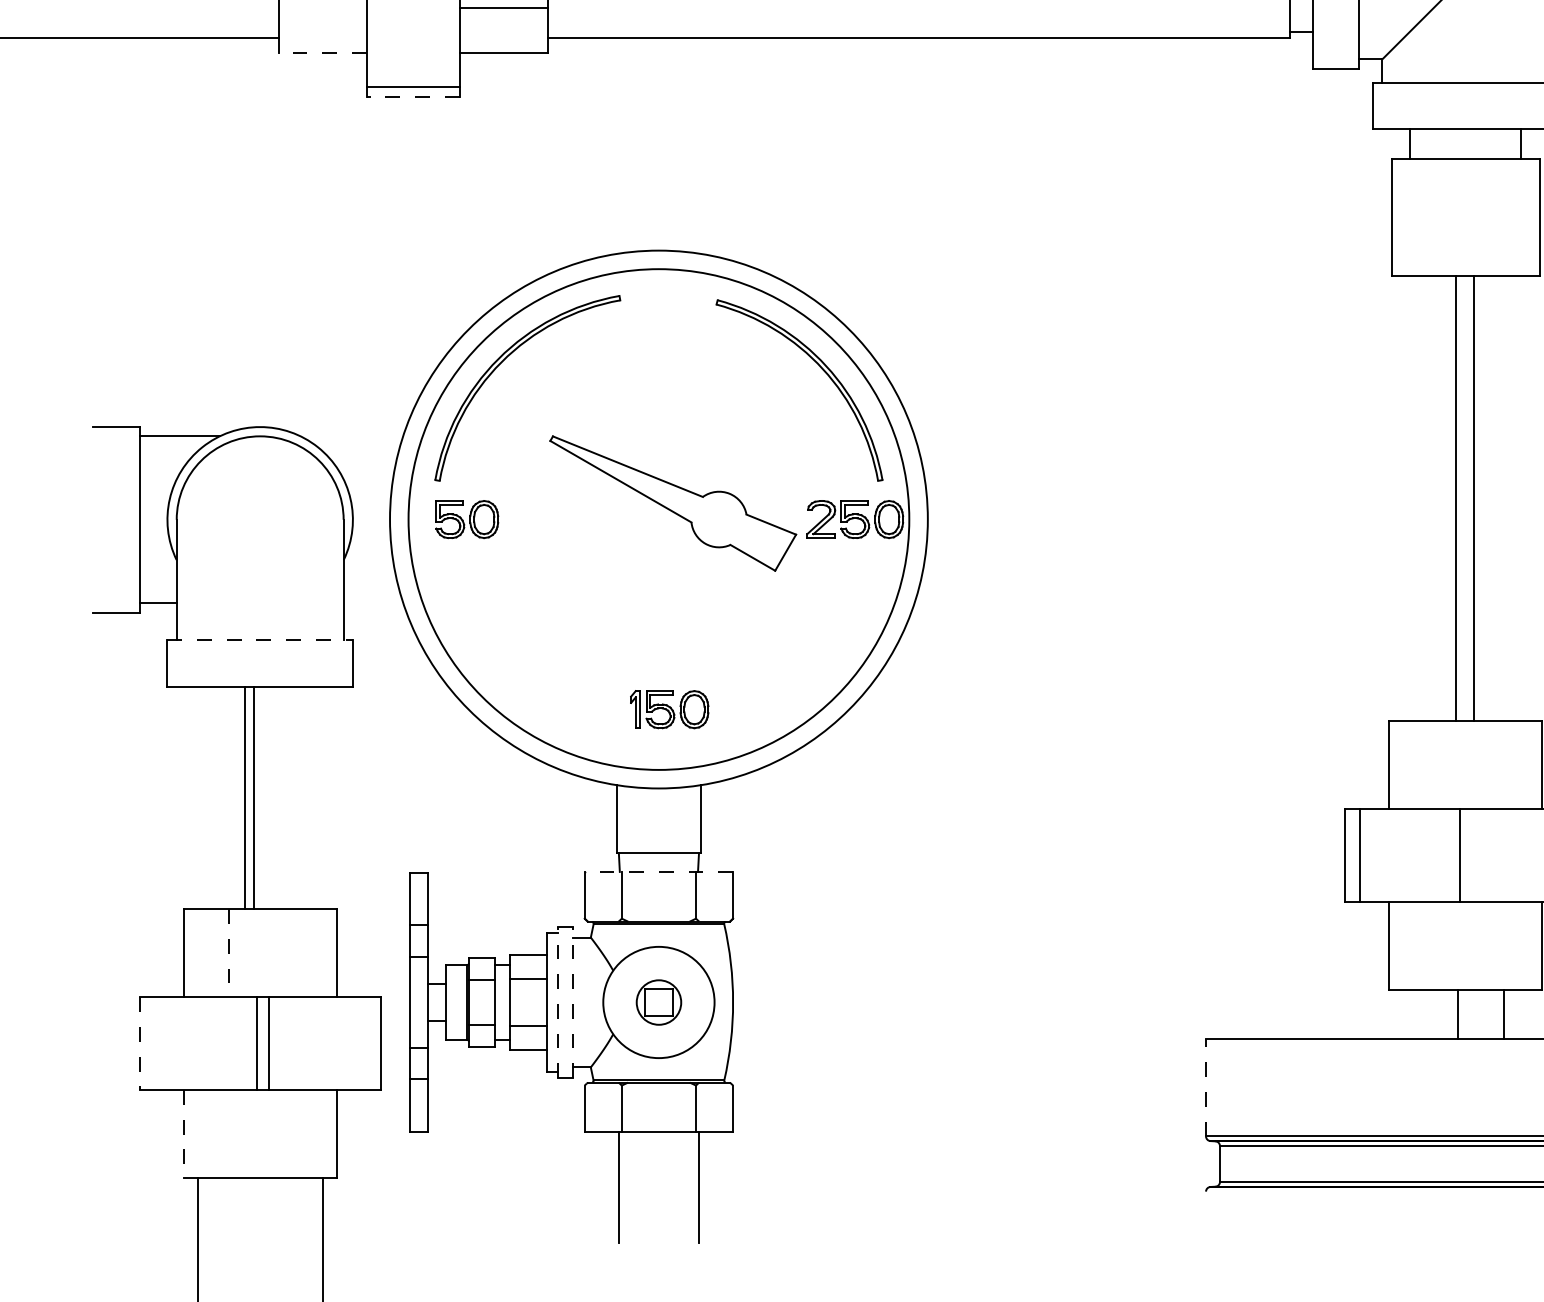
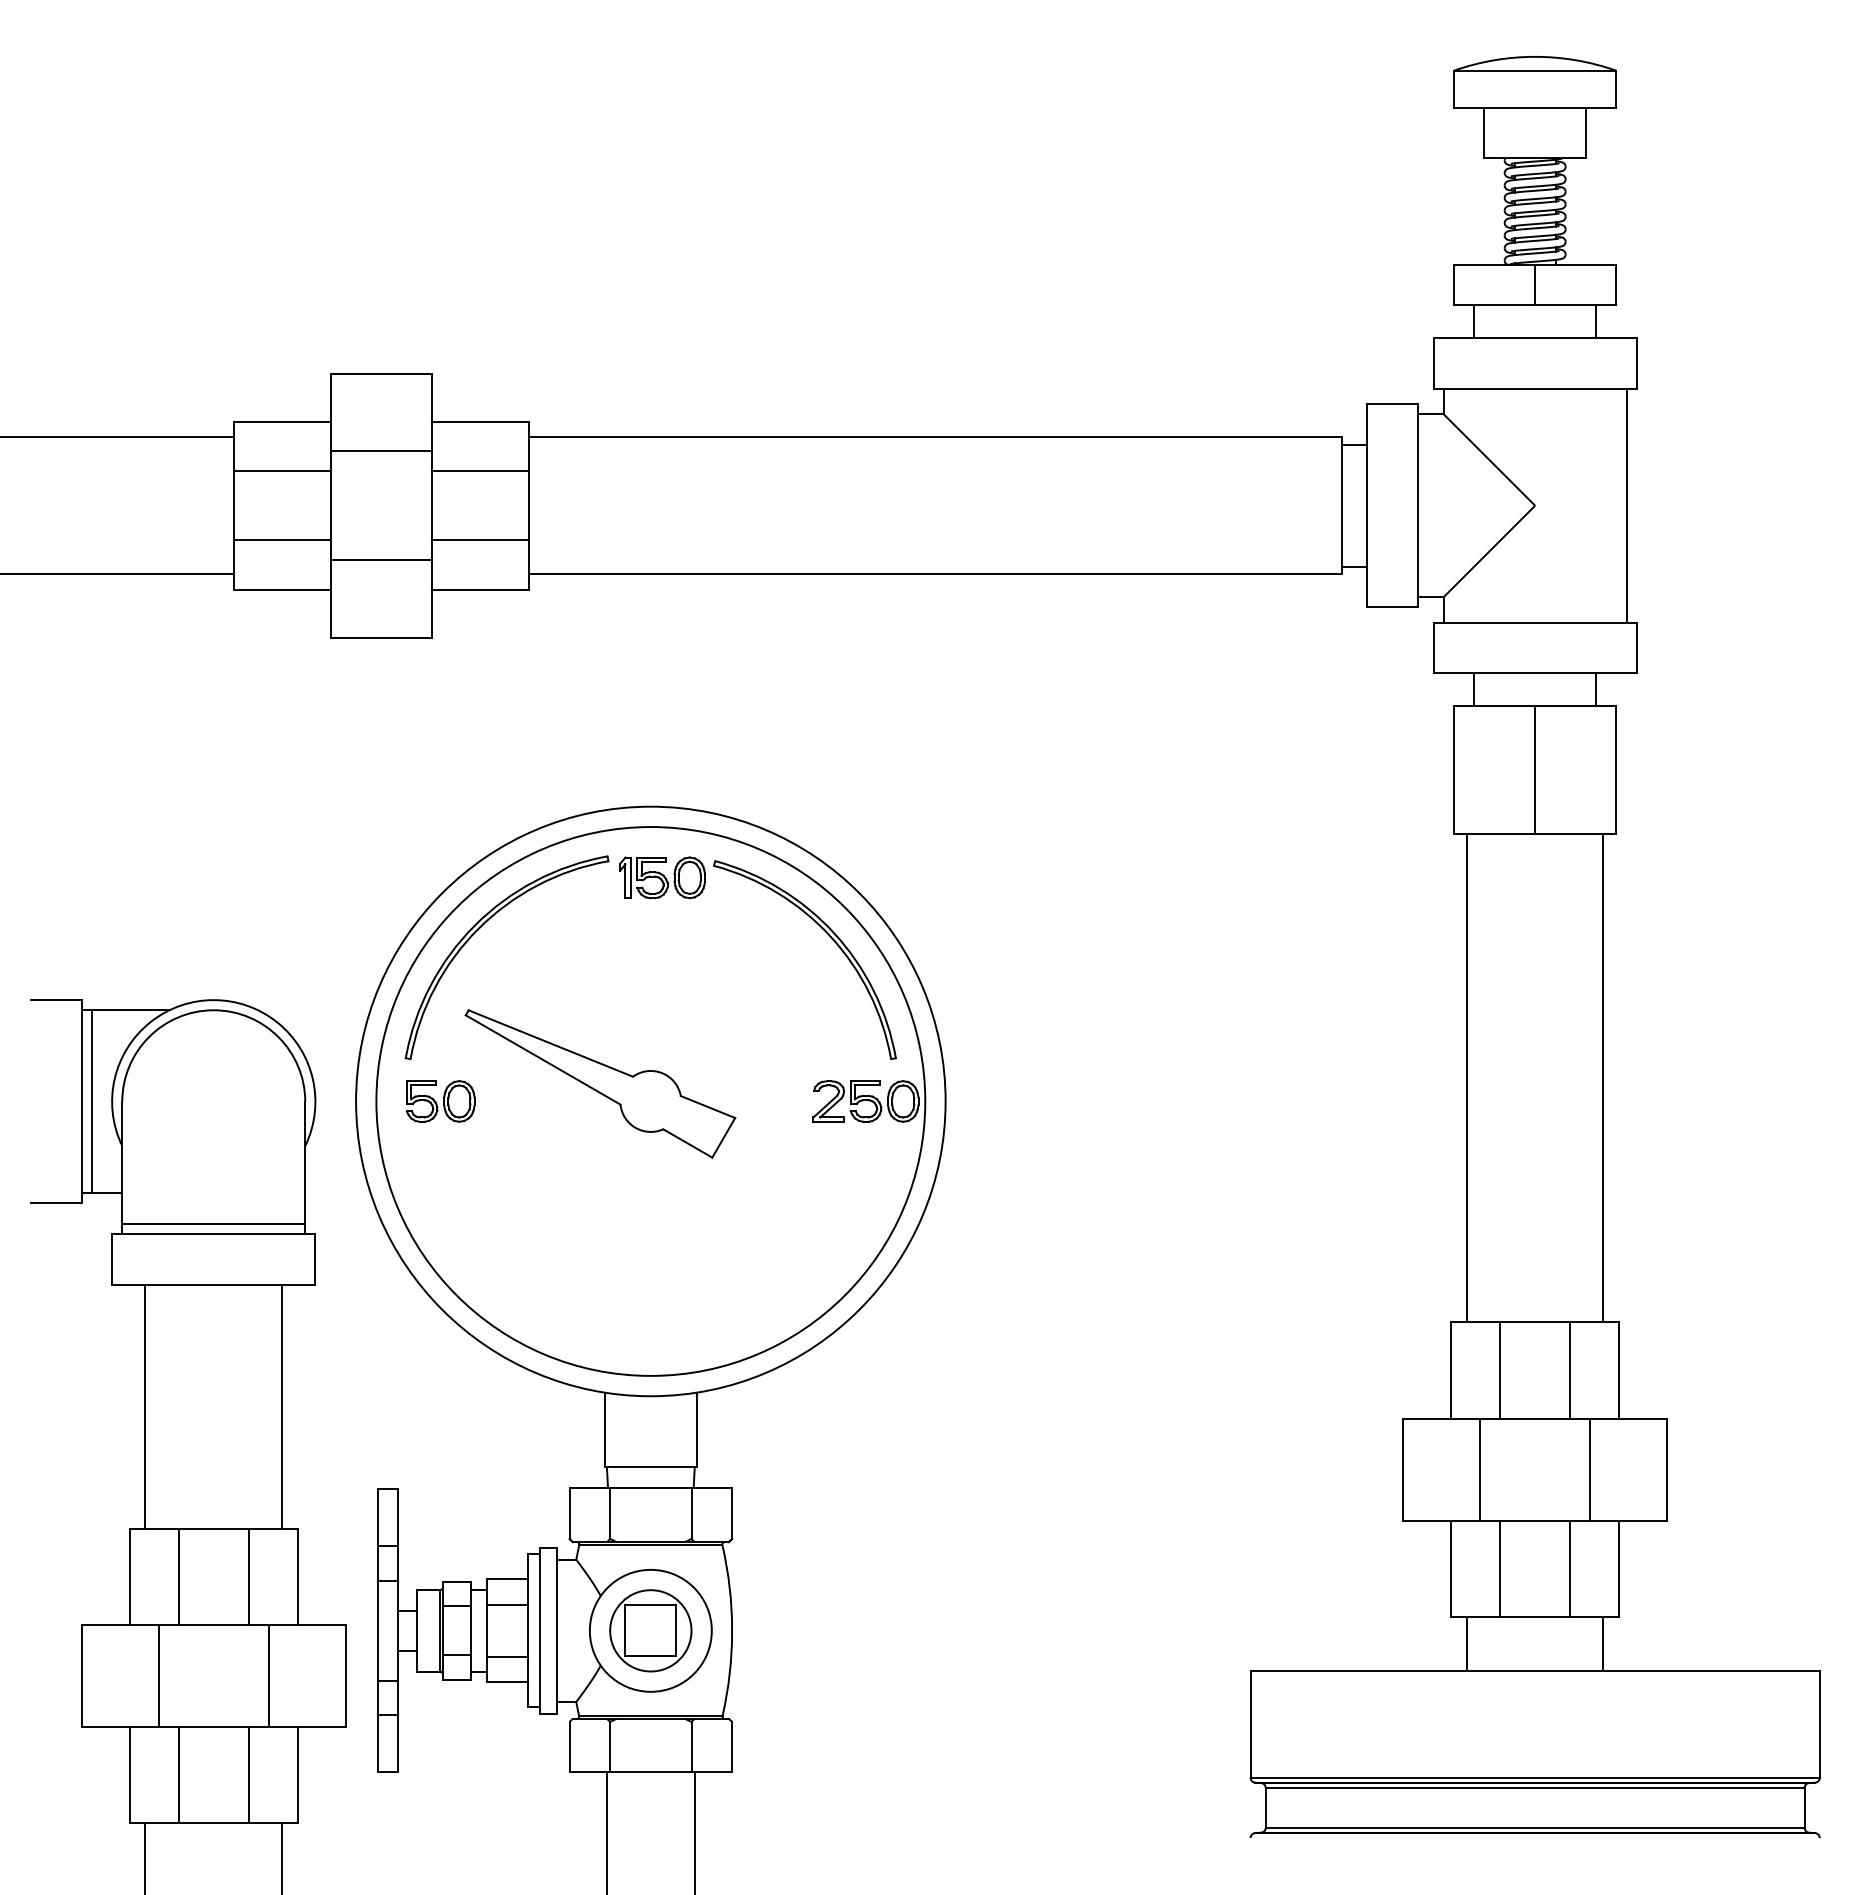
line: (322, 7) -> (282, 540), added
line: (321, 52) -> (281, 589), dashed -> solid
line: (413, 87) -> (381, 560), moved
line: (413, 96) -> (381, 637), dashed -> solid
line: (1466, 216) -> (1535, 769), added
line: (1455, 498) -> (1466, 1078), moved
line: (1474, 498) -> (1603, 1078), moved
part: (673, 503) -> (600, 1083), moved
line: (148, 519) -> (91, 1101), added
line: (259, 630) -> (213, 1223), added
line: (259, 639) -> (213, 1233), dashed -> solid
part: (669, 709) -> (662, 877), moved
line: (1434, 764) -> (1500, 1370), added
line: (1497, 764) -> (1569, 1370), added
line: (245, 797) -> (282, 1406), moved
line: (253, 797) -> (145, 1406), moved
line: (1360, 855) -> (1480, 1469), moved
line: (1459, 855) -> (1589, 1469), moved
line: (658, 871) -> (650, 1487), dashed -> solid
line: (1434, 945) -> (1500, 1568), added
line: (1497, 945) -> (1569, 1568), added
line: (291, 952) -> (248, 1576), added
line: (228, 953) -> (179, 1577), dashed -> solid
line: (558, 1002) -> (540, 1630), dashed -> solid
line: (572, 1002) -> (556, 1630), dashed -> solid
part: (658, 1002) -> (650, 1630), size x1.67
line: (1457, 1014) -> (1603, 1643), moved
line: (1503, 1014) -> (1466, 1643), moved
line: (257, 1043) -> (268, 1675), moved
line: (269, 1043) -> (159, 1675), moved
line: (139, 1044) -> (81, 1676), dashed -> solid
line: (1205, 1087) -> (1250, 1723), dashed -> solid
line: (228, 1133) -> (179, 1774), added
line: (291, 1133) -> (248, 1774), added
line: (183, 1134) -> (129, 1775), dashed -> solid

